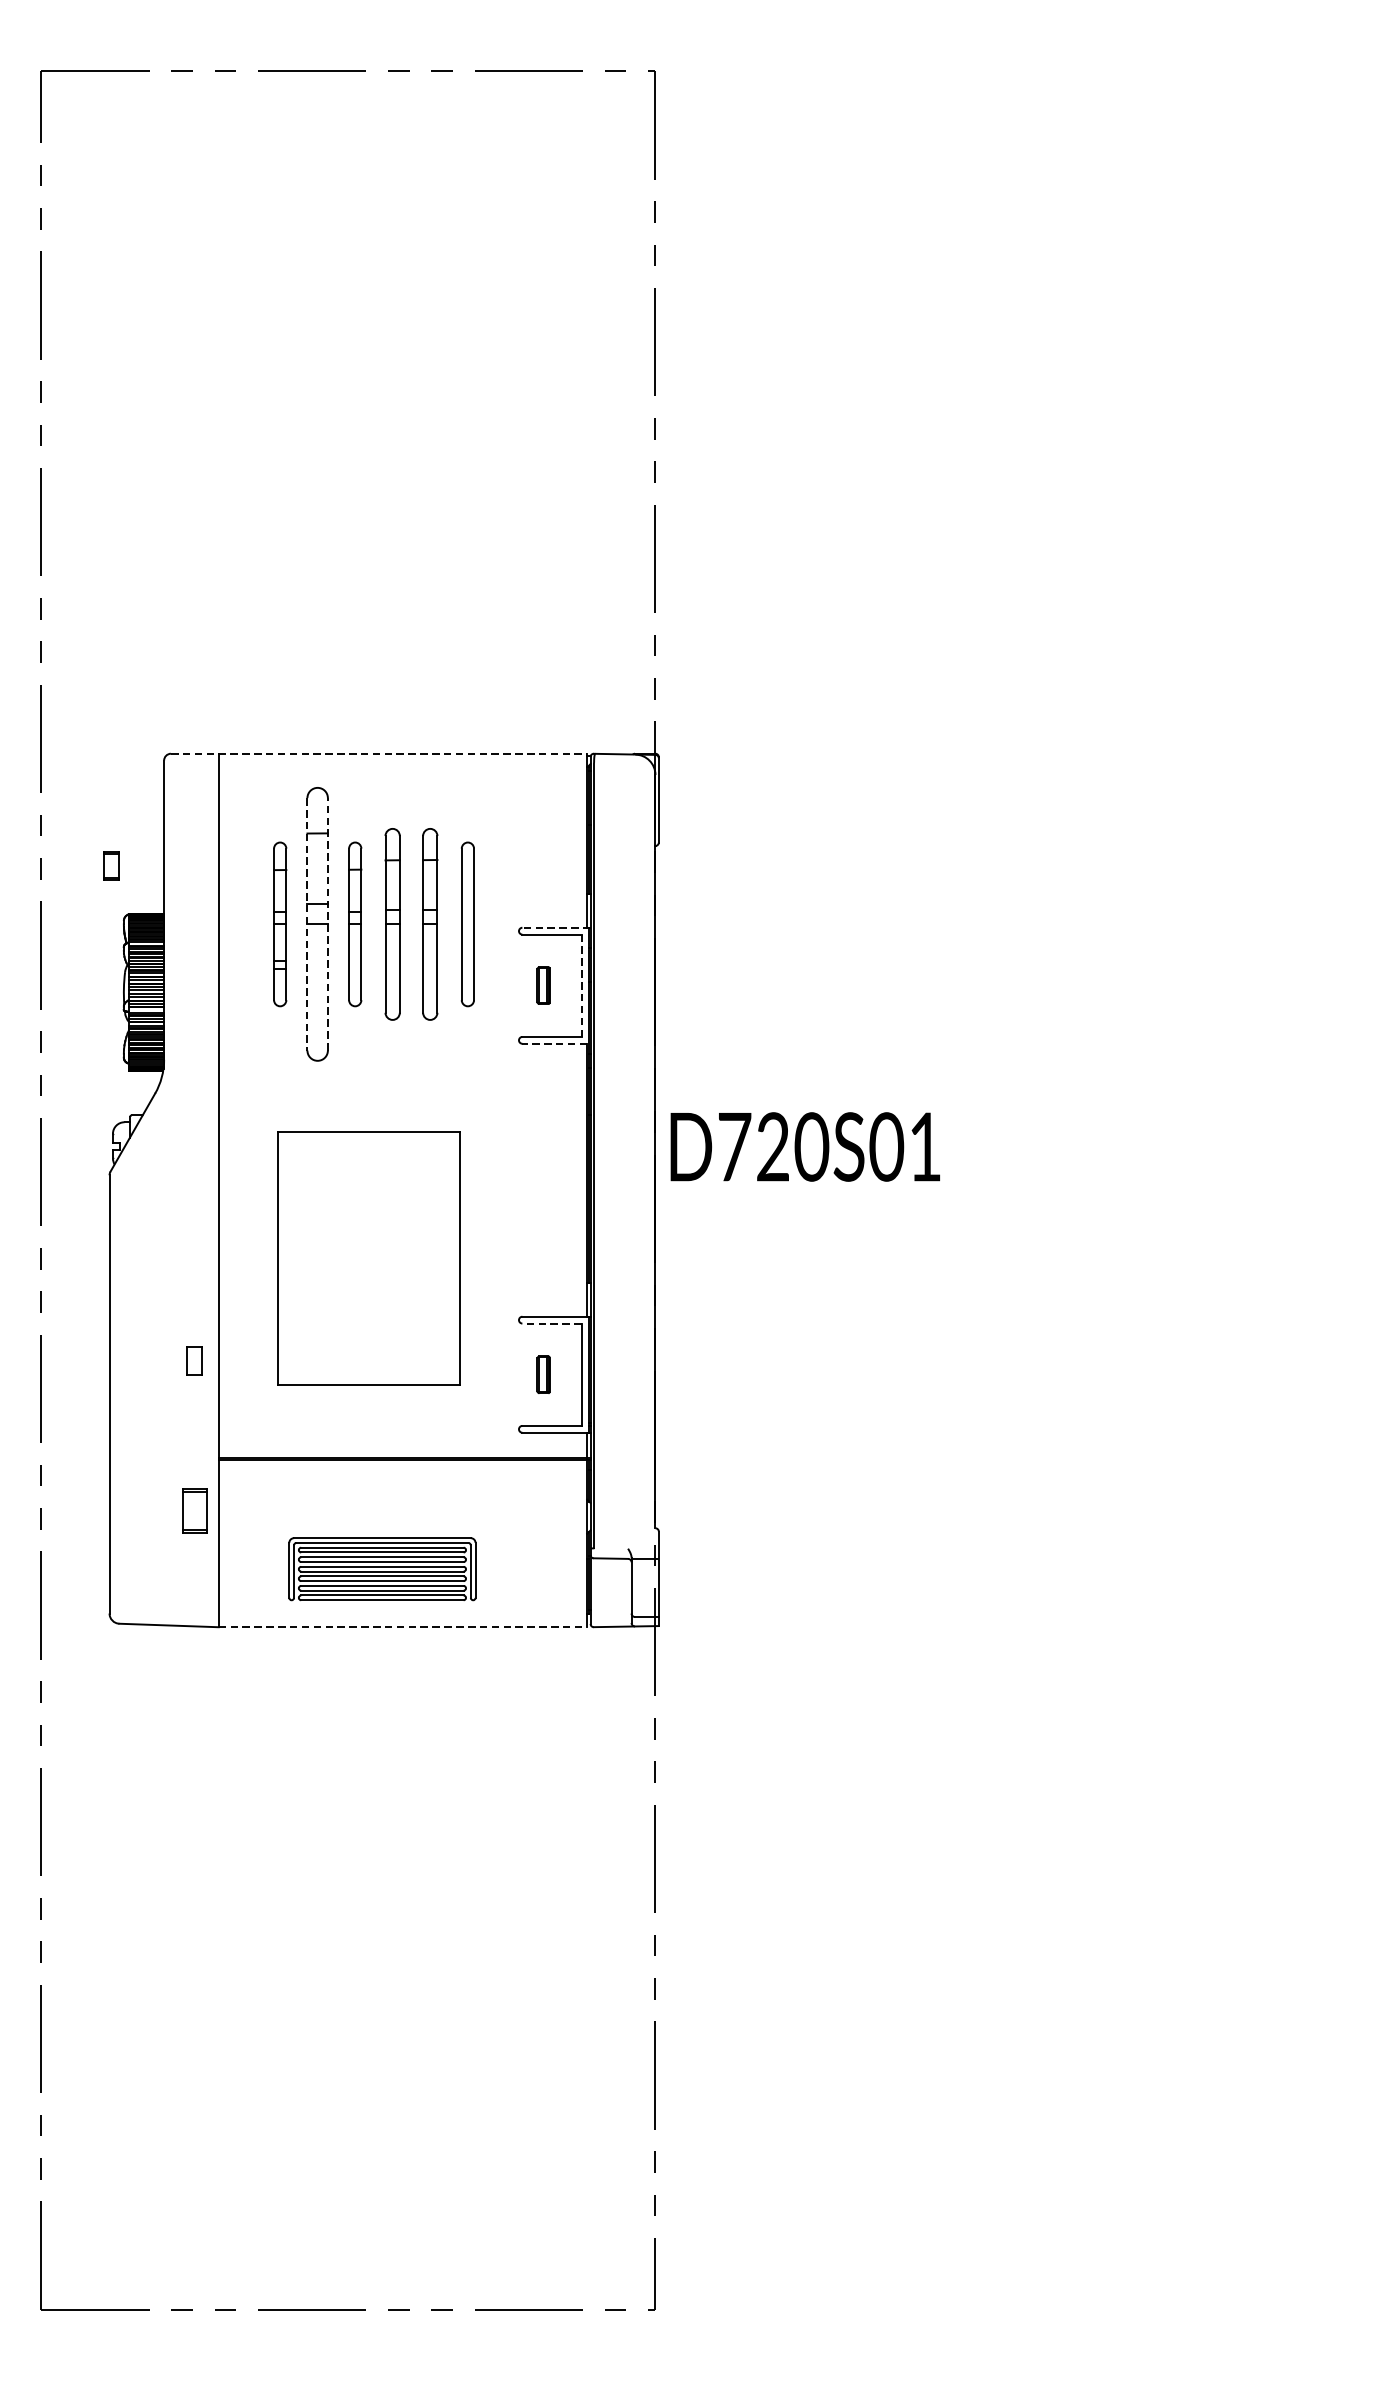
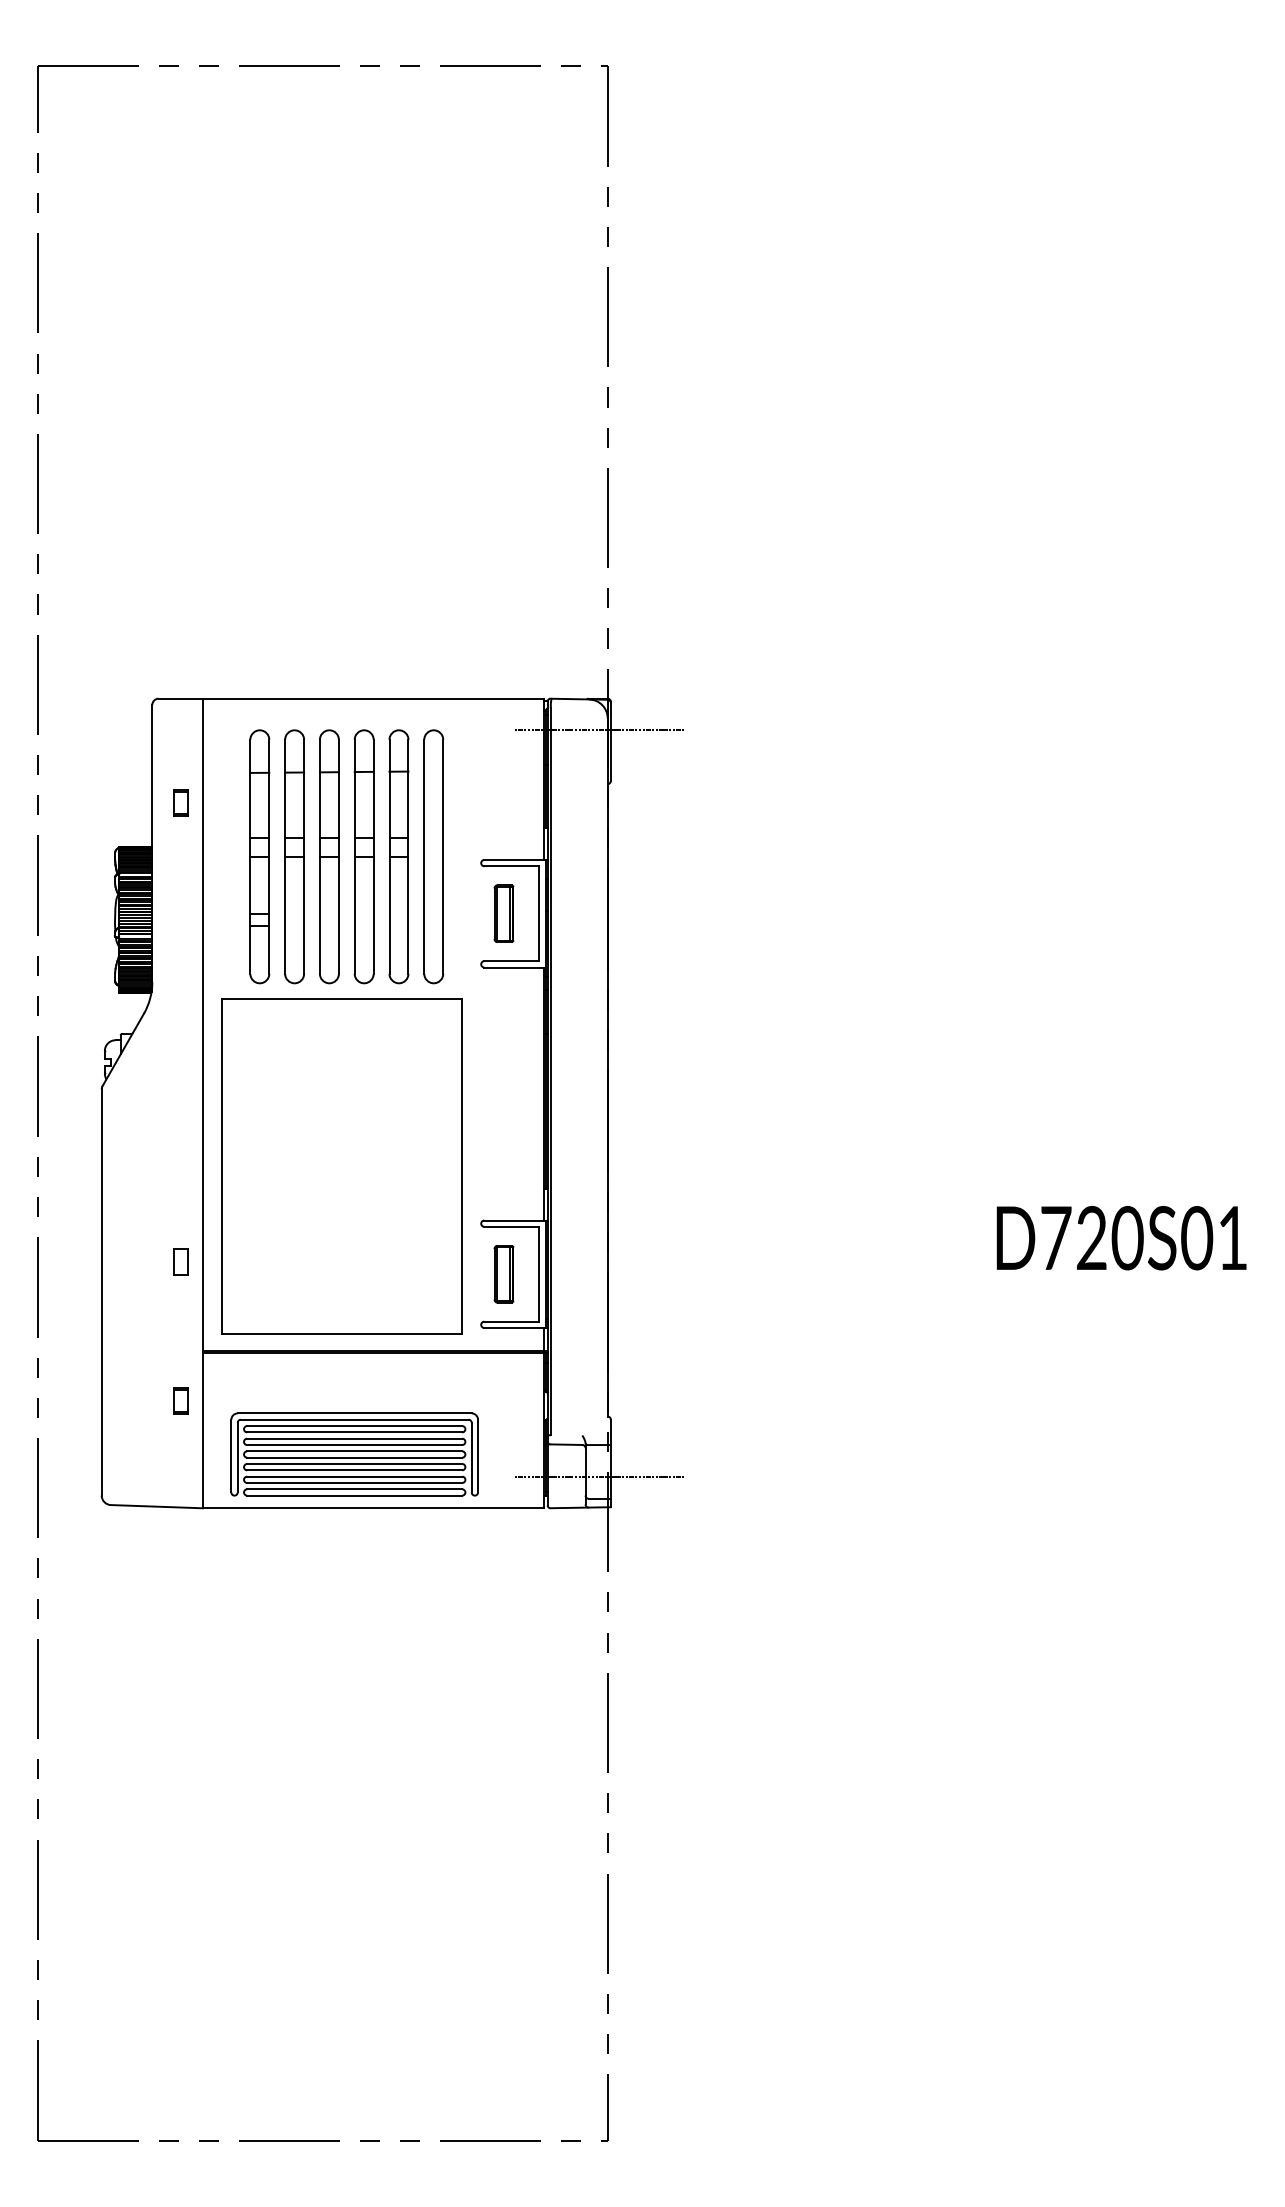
line: (379, 753) -> (351, 698), dashed -> solid
line: (646, 788) -> (599, 730), added
part: (111, 865) -> (180, 802), moved
part: (279, 924) -> (259, 856), size x1.67
line: (328, 924) -> (304, 856), dashed -> solid
part: (355, 924) -> (329, 856), size x1.67
part: (391, 924) -> (363, 856), size x1.43
part: (429, 924) -> (398, 856), size x1.43
part: (467, 924) -> (433, 856), size x1.67
line: (307, 925) -> (285, 857), dashed -> solid
line: (557, 927) -> (516, 859), dashed -> solid
part: (543, 985) -> (503, 913), size x1.67
line: (581, 986) -> (539, 914), dashed -> solid
line: (553, 1043) -> (513, 967), dashed -> solid
text: (805, 1147) -> (1121, 1238), moved
part: (368, 1258) -> (341, 1166), size x1.43
line: (551, 1323) -> (511, 1226), dashed -> solid
part: (543, 1374) -> (503, 1274), size x1.67
part: (194, 1510) -> (180, 1400), size x0.62
part: (382, 1569) -> (354, 1454), size x1.43
line: (646, 1592) -> (599, 1476), added
line: (402, 1627) -> (373, 1508), dashed -> solid

